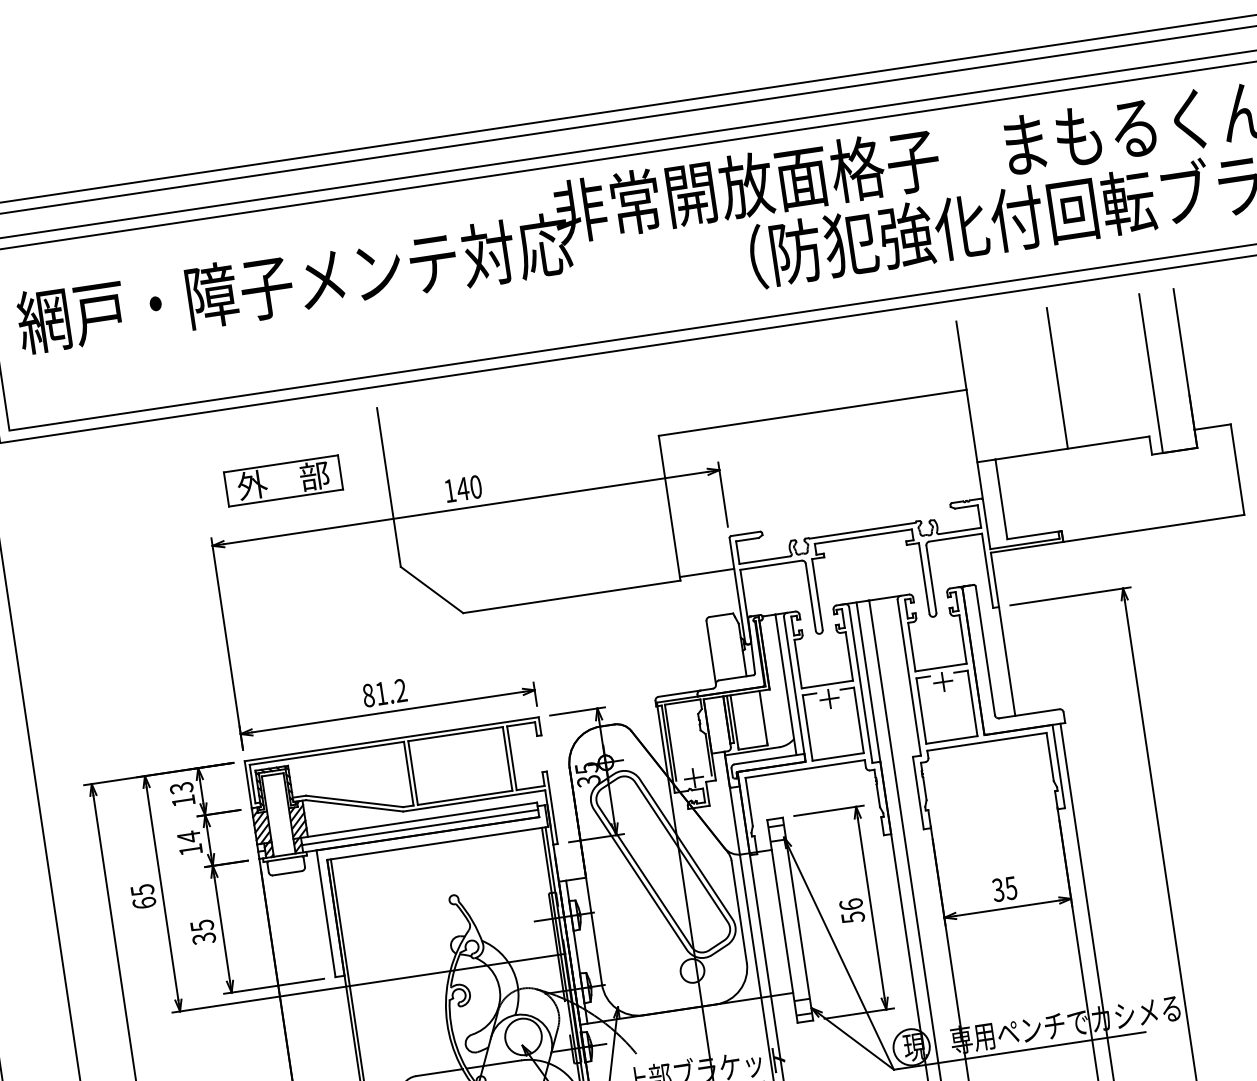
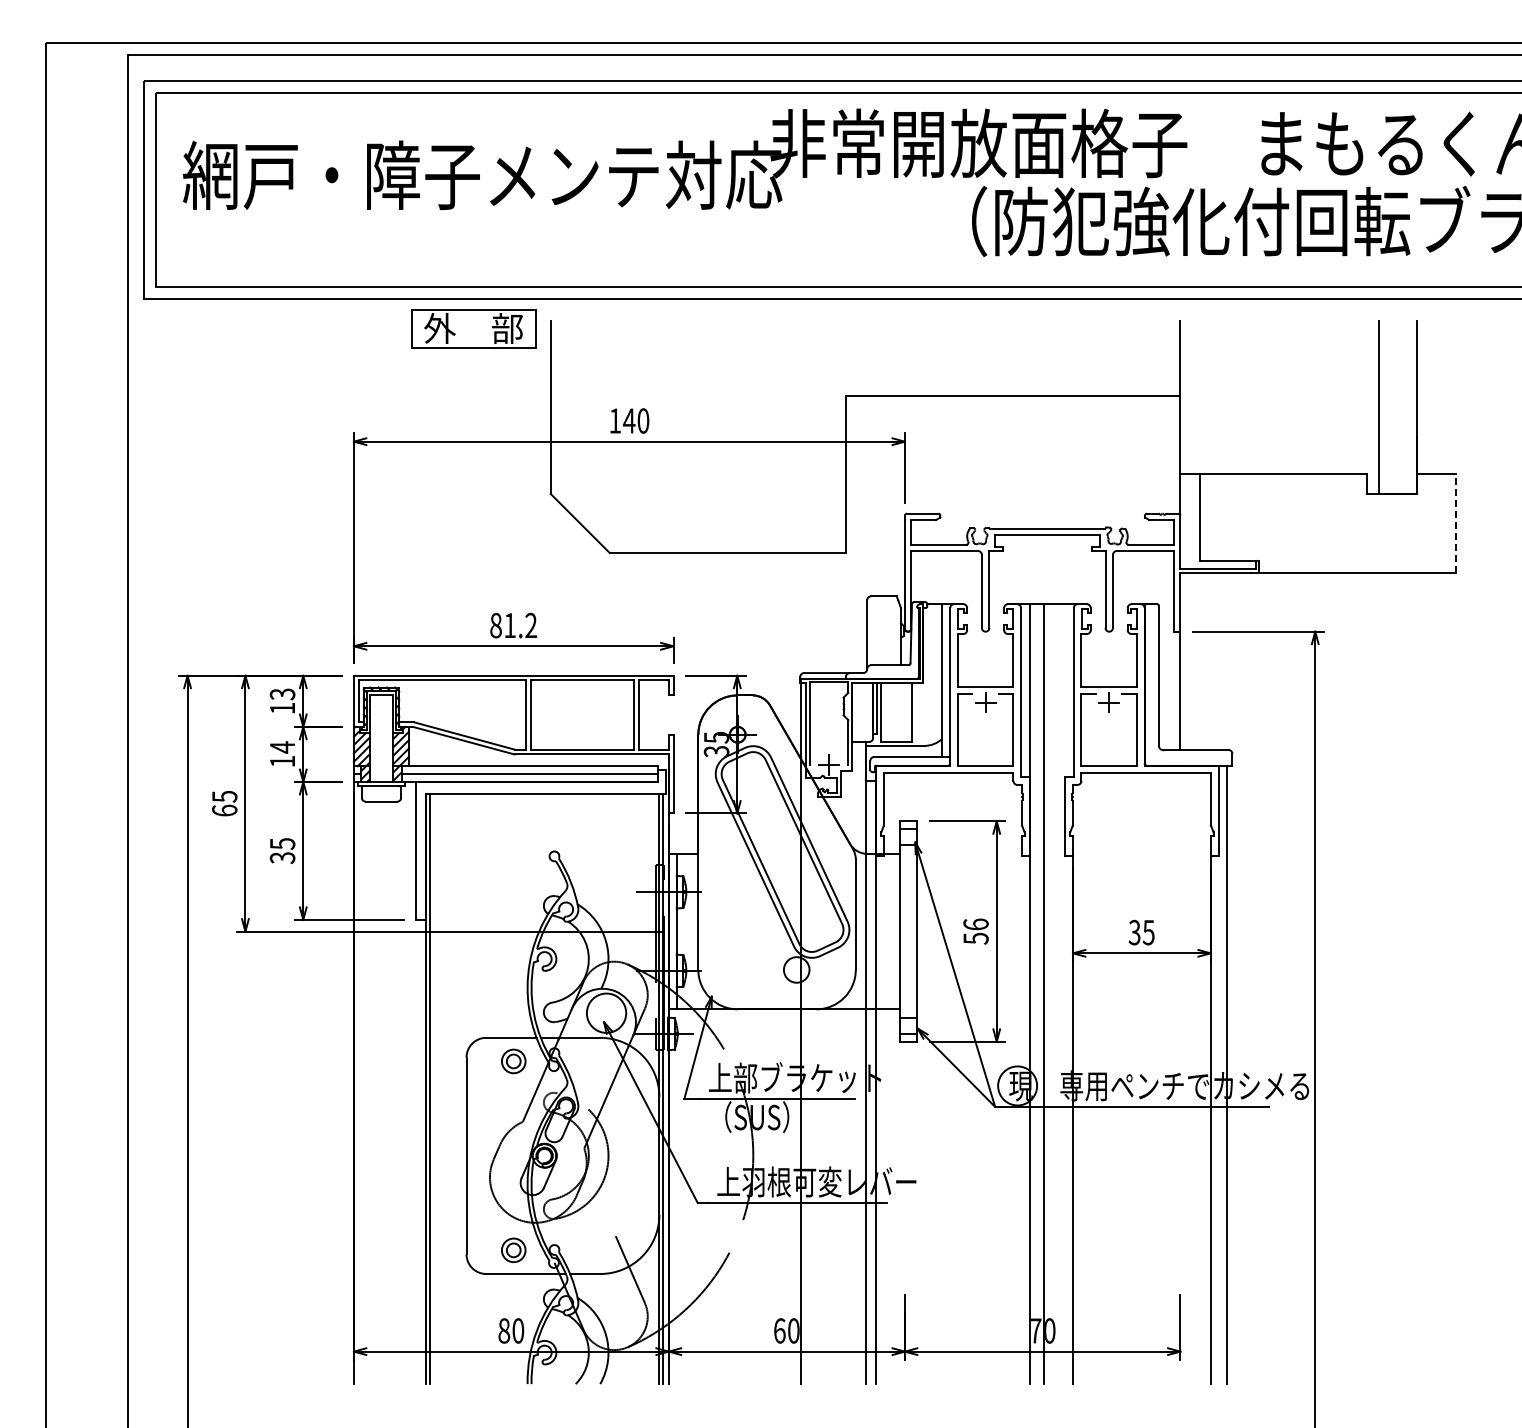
line: (1056, 378) -> (1278, 397), removed
line: (1237, 468) -> (1455, 522), solid -> dashed
part: (283, 480) -> (473, 328), moved
line: (706, 573) -> (874, 549), removed

